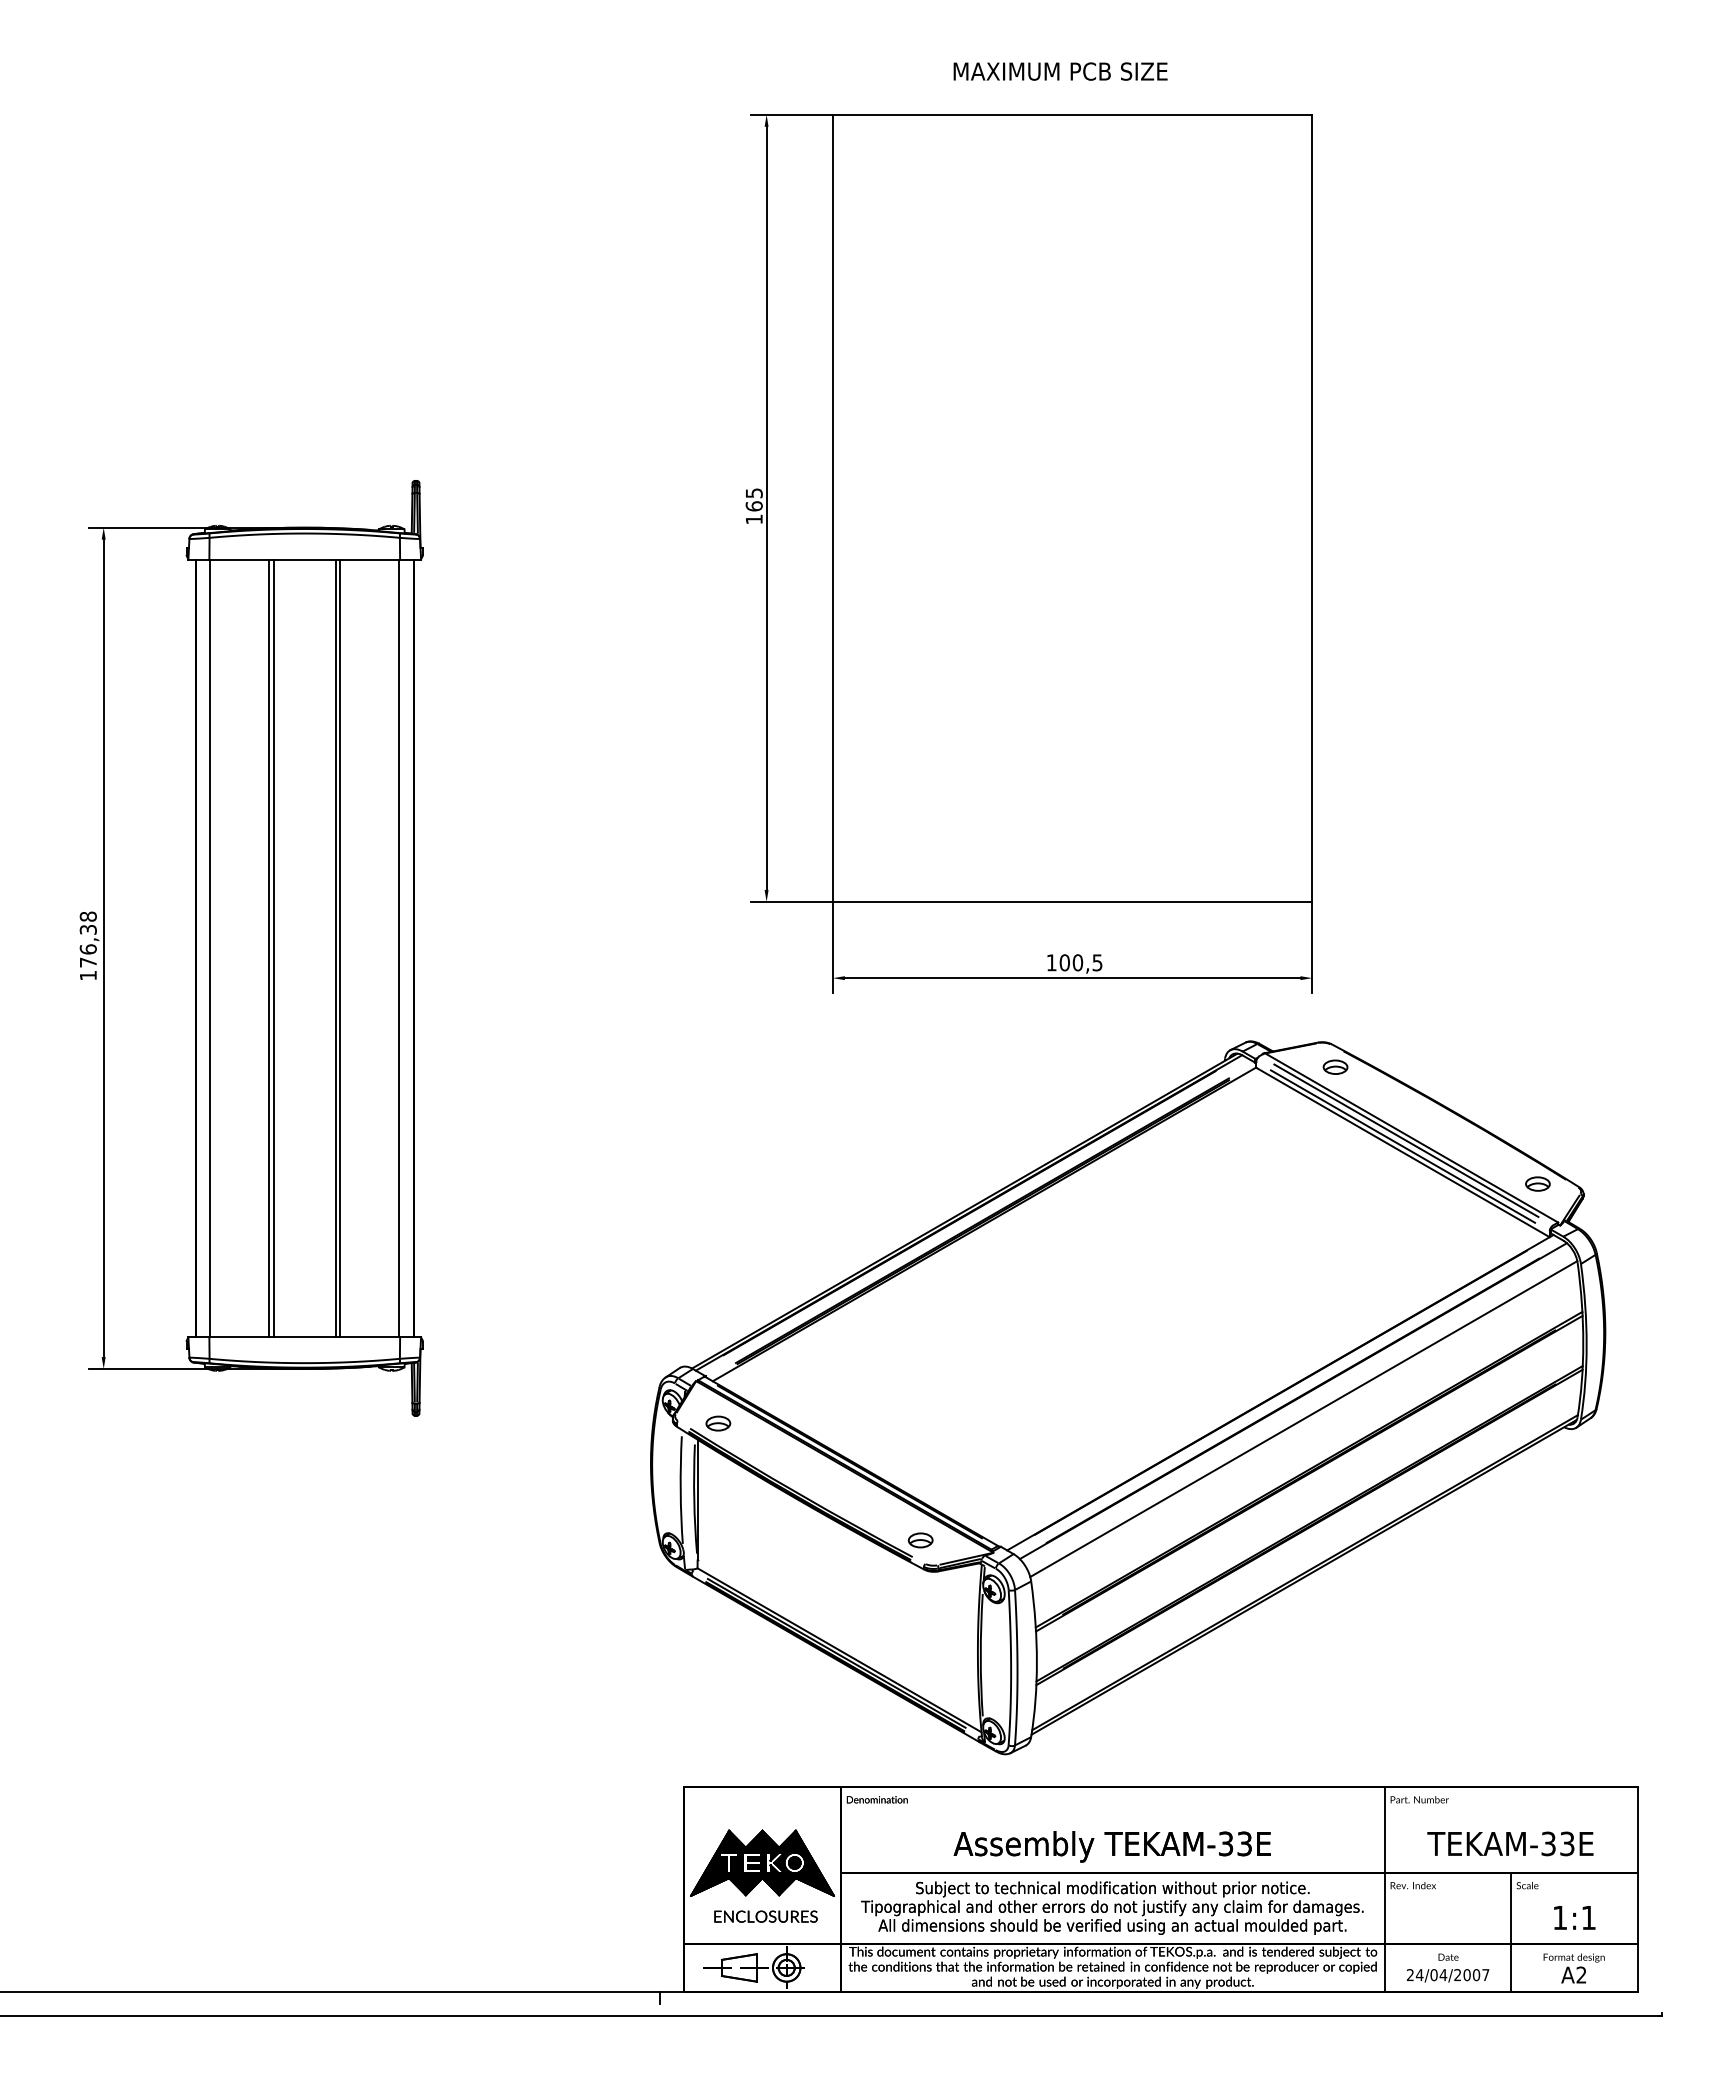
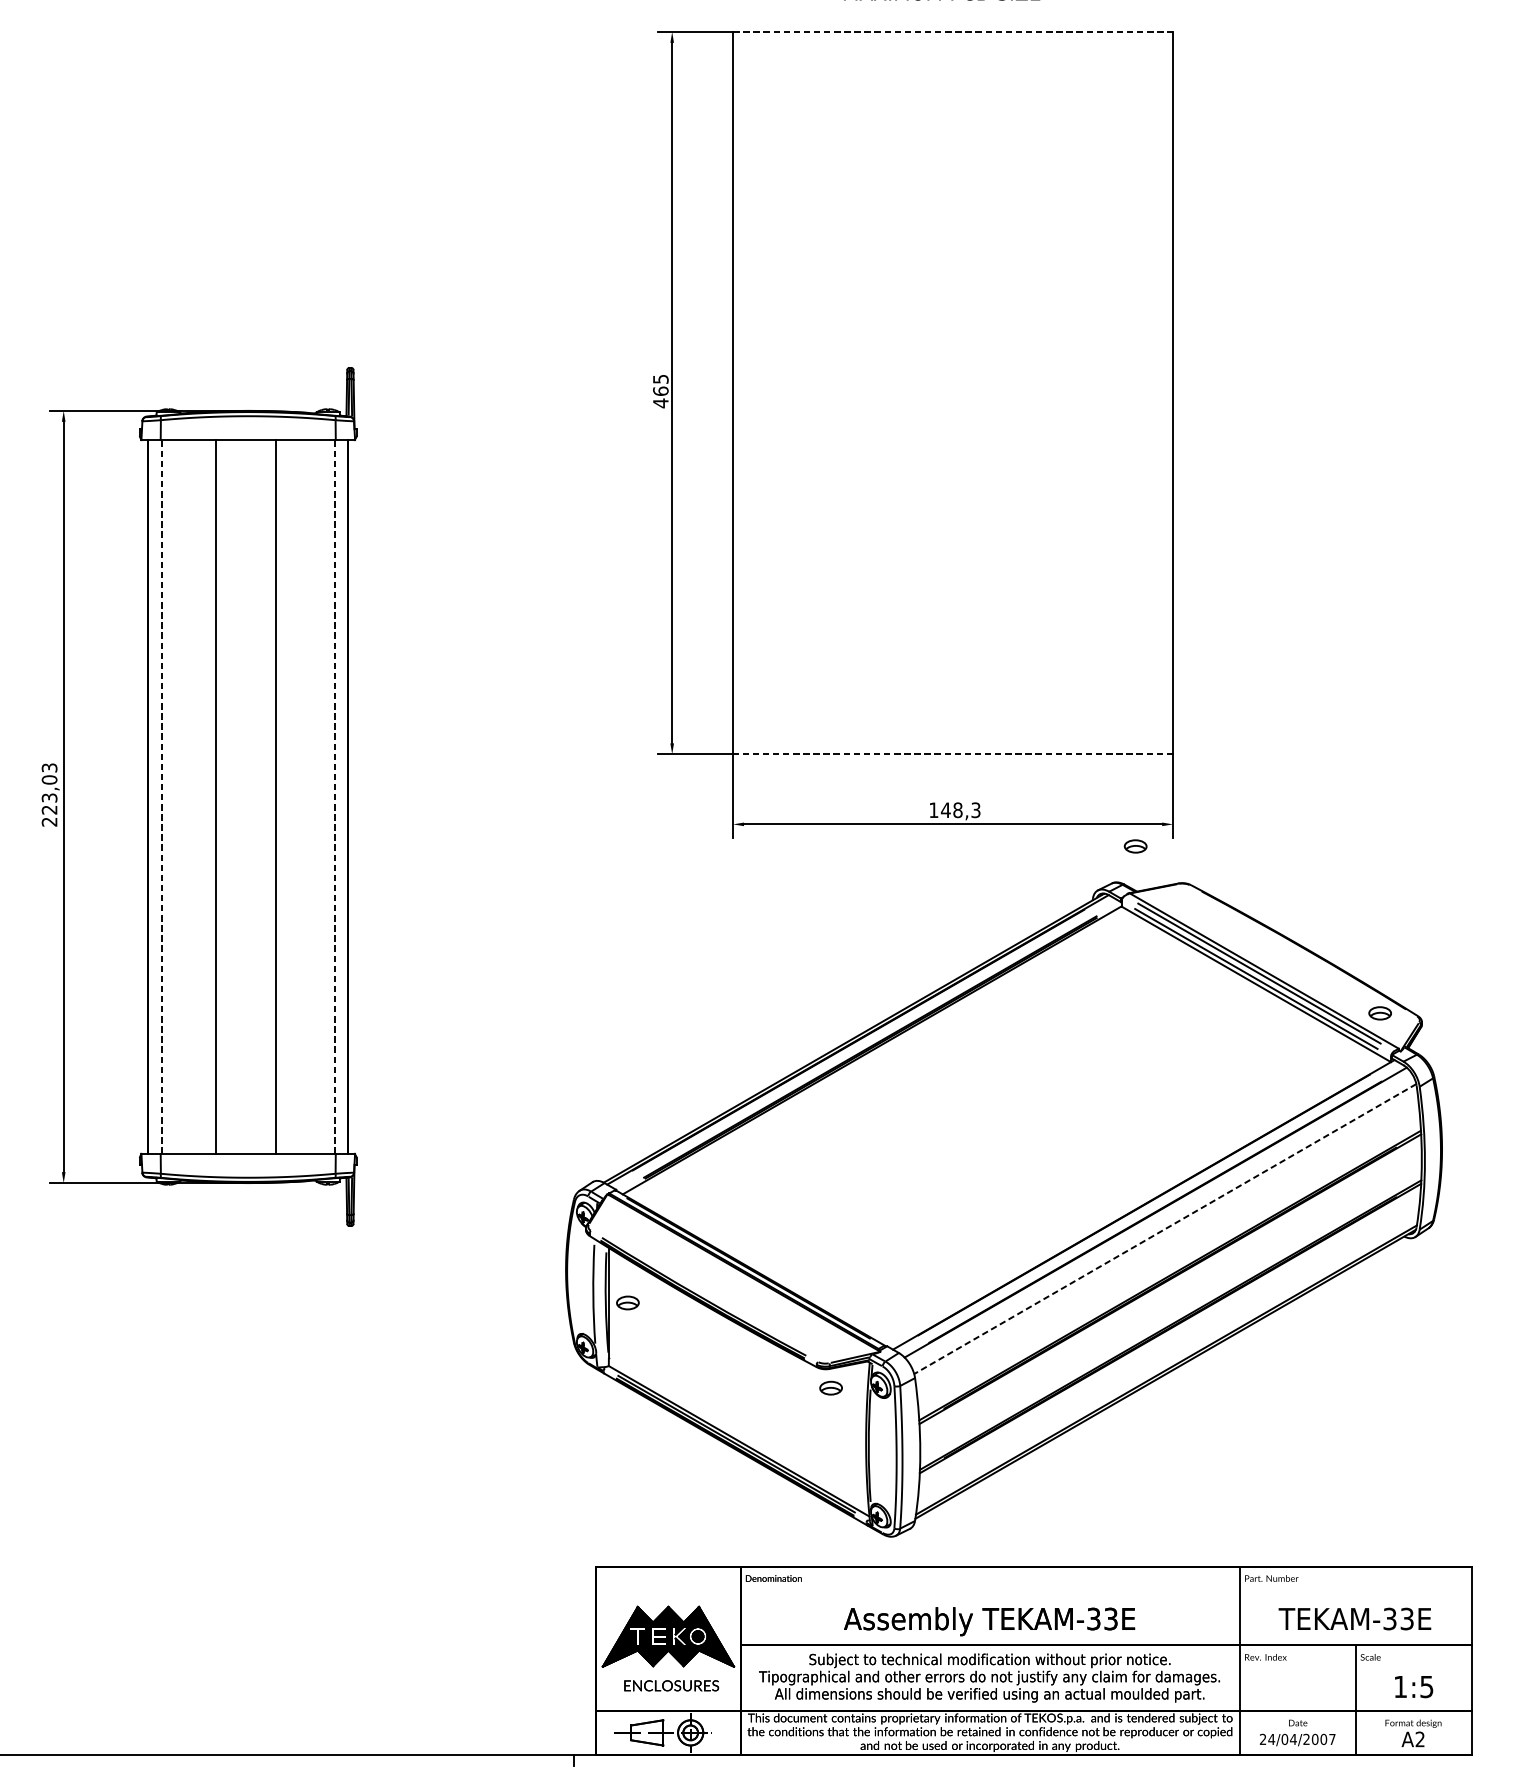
line: (1072, 114) -> (952, 31), solid -> dashed
text: (754, 519) -> (661, 403), 165 -> 465
line: (1072, 901) -> (952, 753), solid -> dashed
text: (87, 945) -> (48, 794), 176,38 -> 223,03
line: (210, 948) -> (161, 797), solid -> dashed
line: (274, 948) -> (220, 797), removed
line: (340, 948) -> (281, 797), removed
line: (399, 948) -> (335, 797), solid -> dashed
text: (1080, 962) -> (960, 809), 100,5 -> 148,3
part: (1335, 1066) -> (1135, 845), moved
line: (1303, 1419) -> (1165, 1229), solid -> dashed
part: (718, 1423) -> (628, 1302), moved
part: (920, 1540) -> (830, 1388), moved
text: (1588, 1918) -> (1426, 1687), 1:1 -> 1:5

